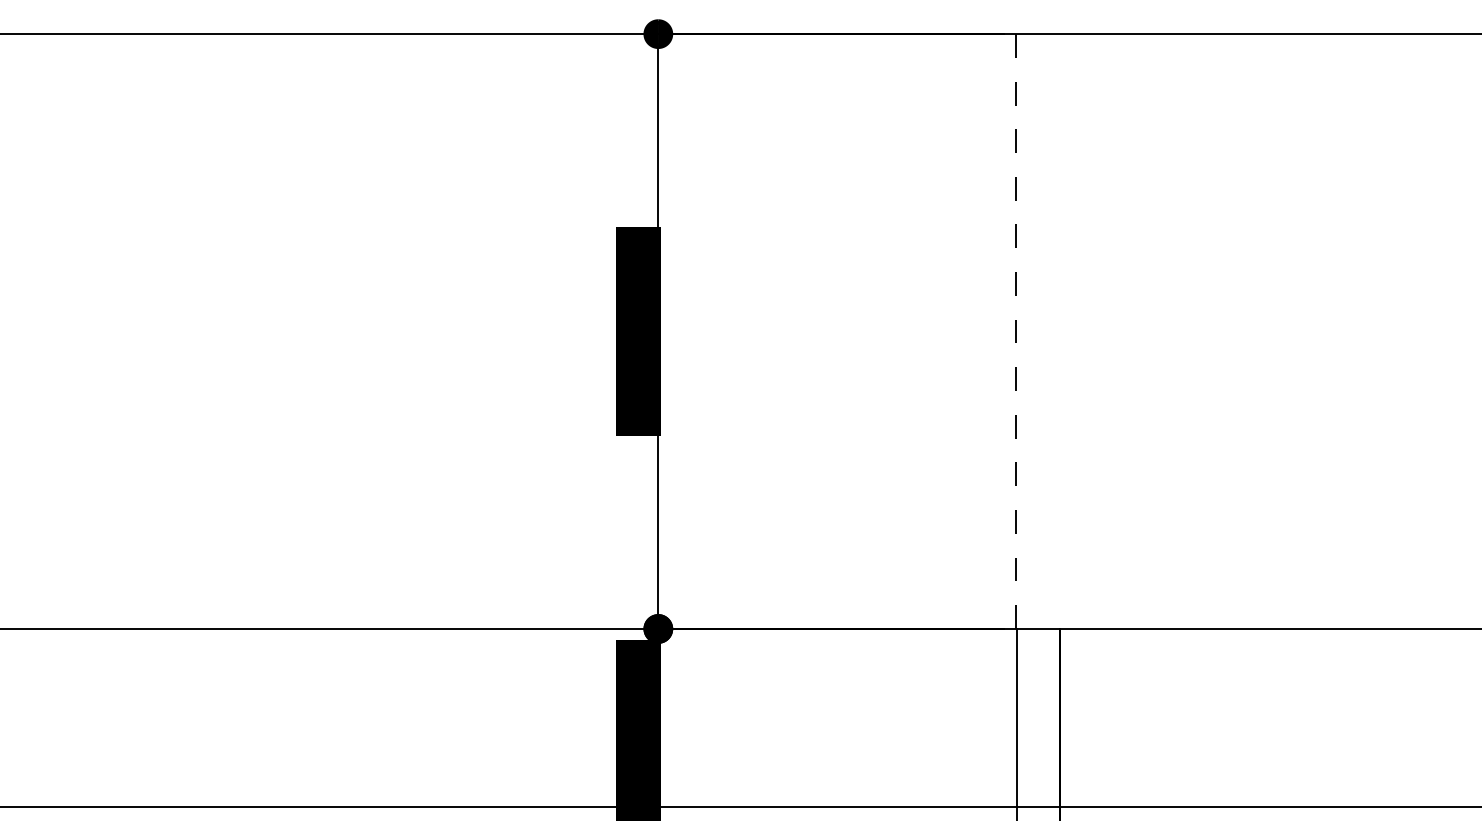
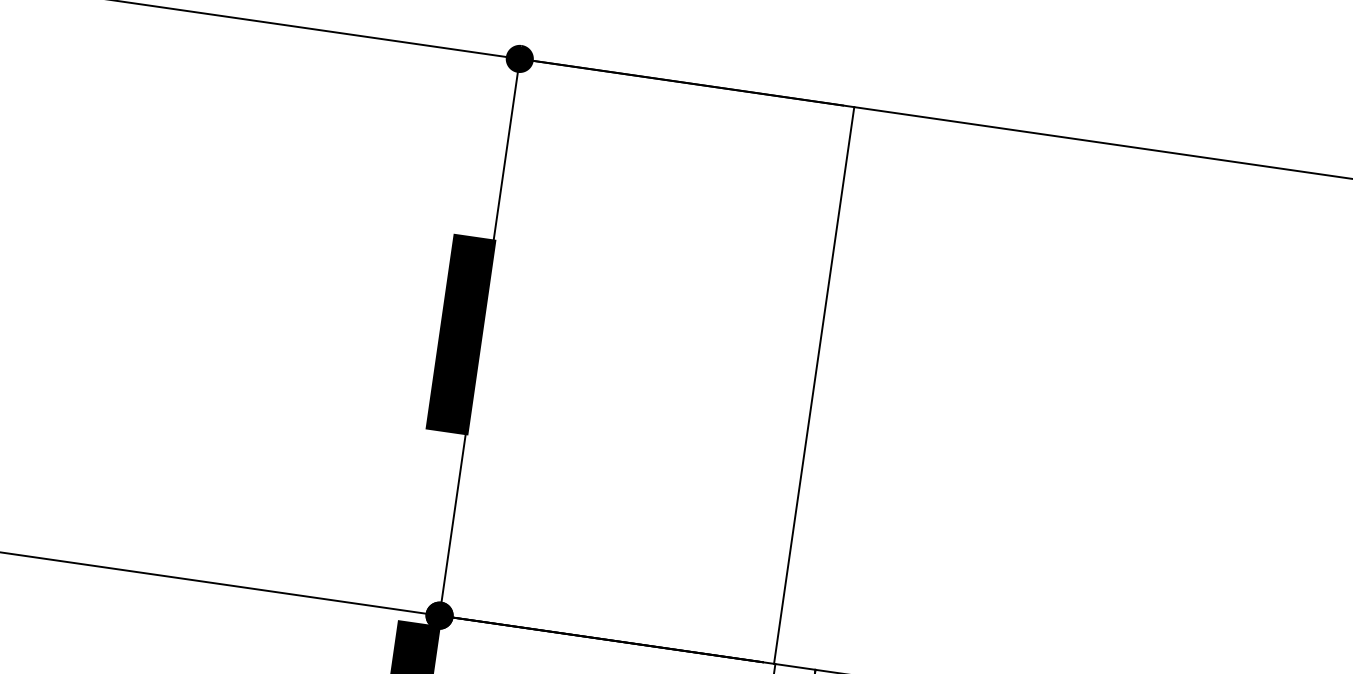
line: (1015, 331) -> (813, 385), dashed -> solid

